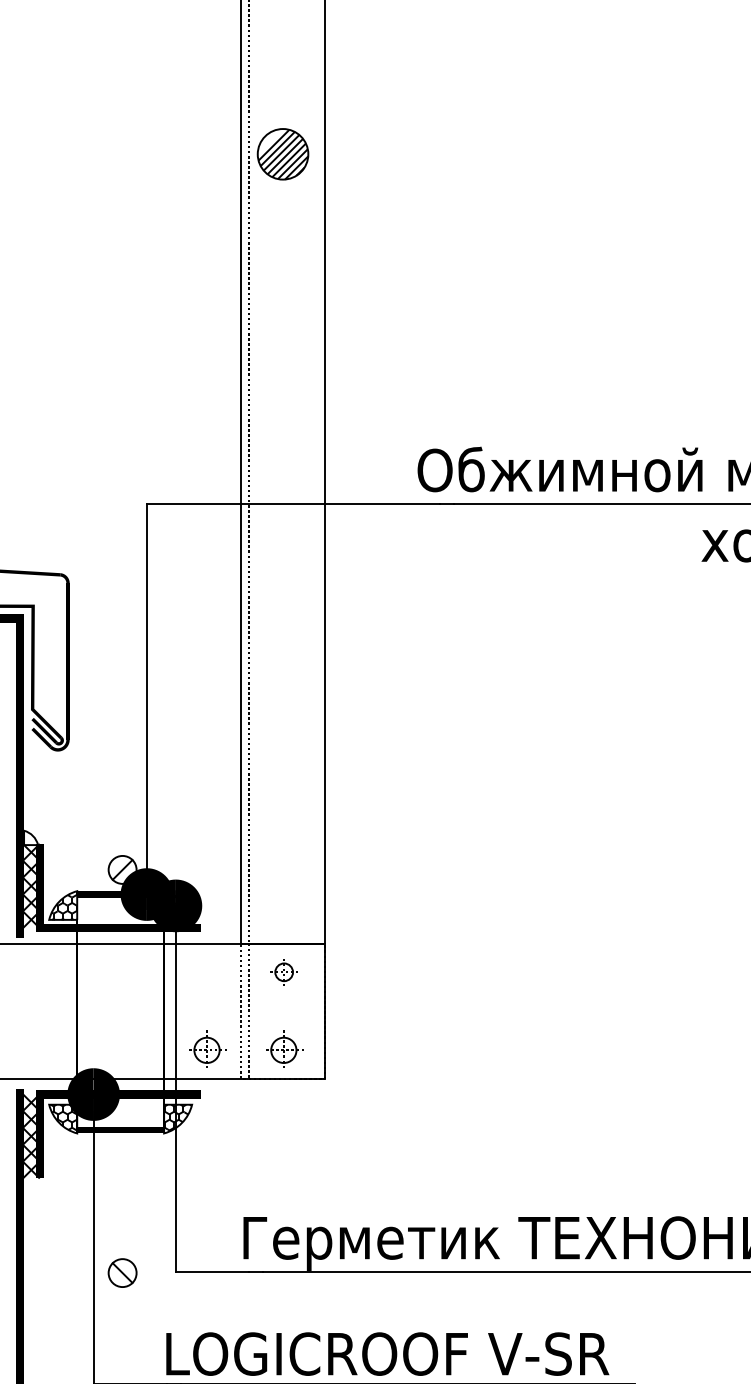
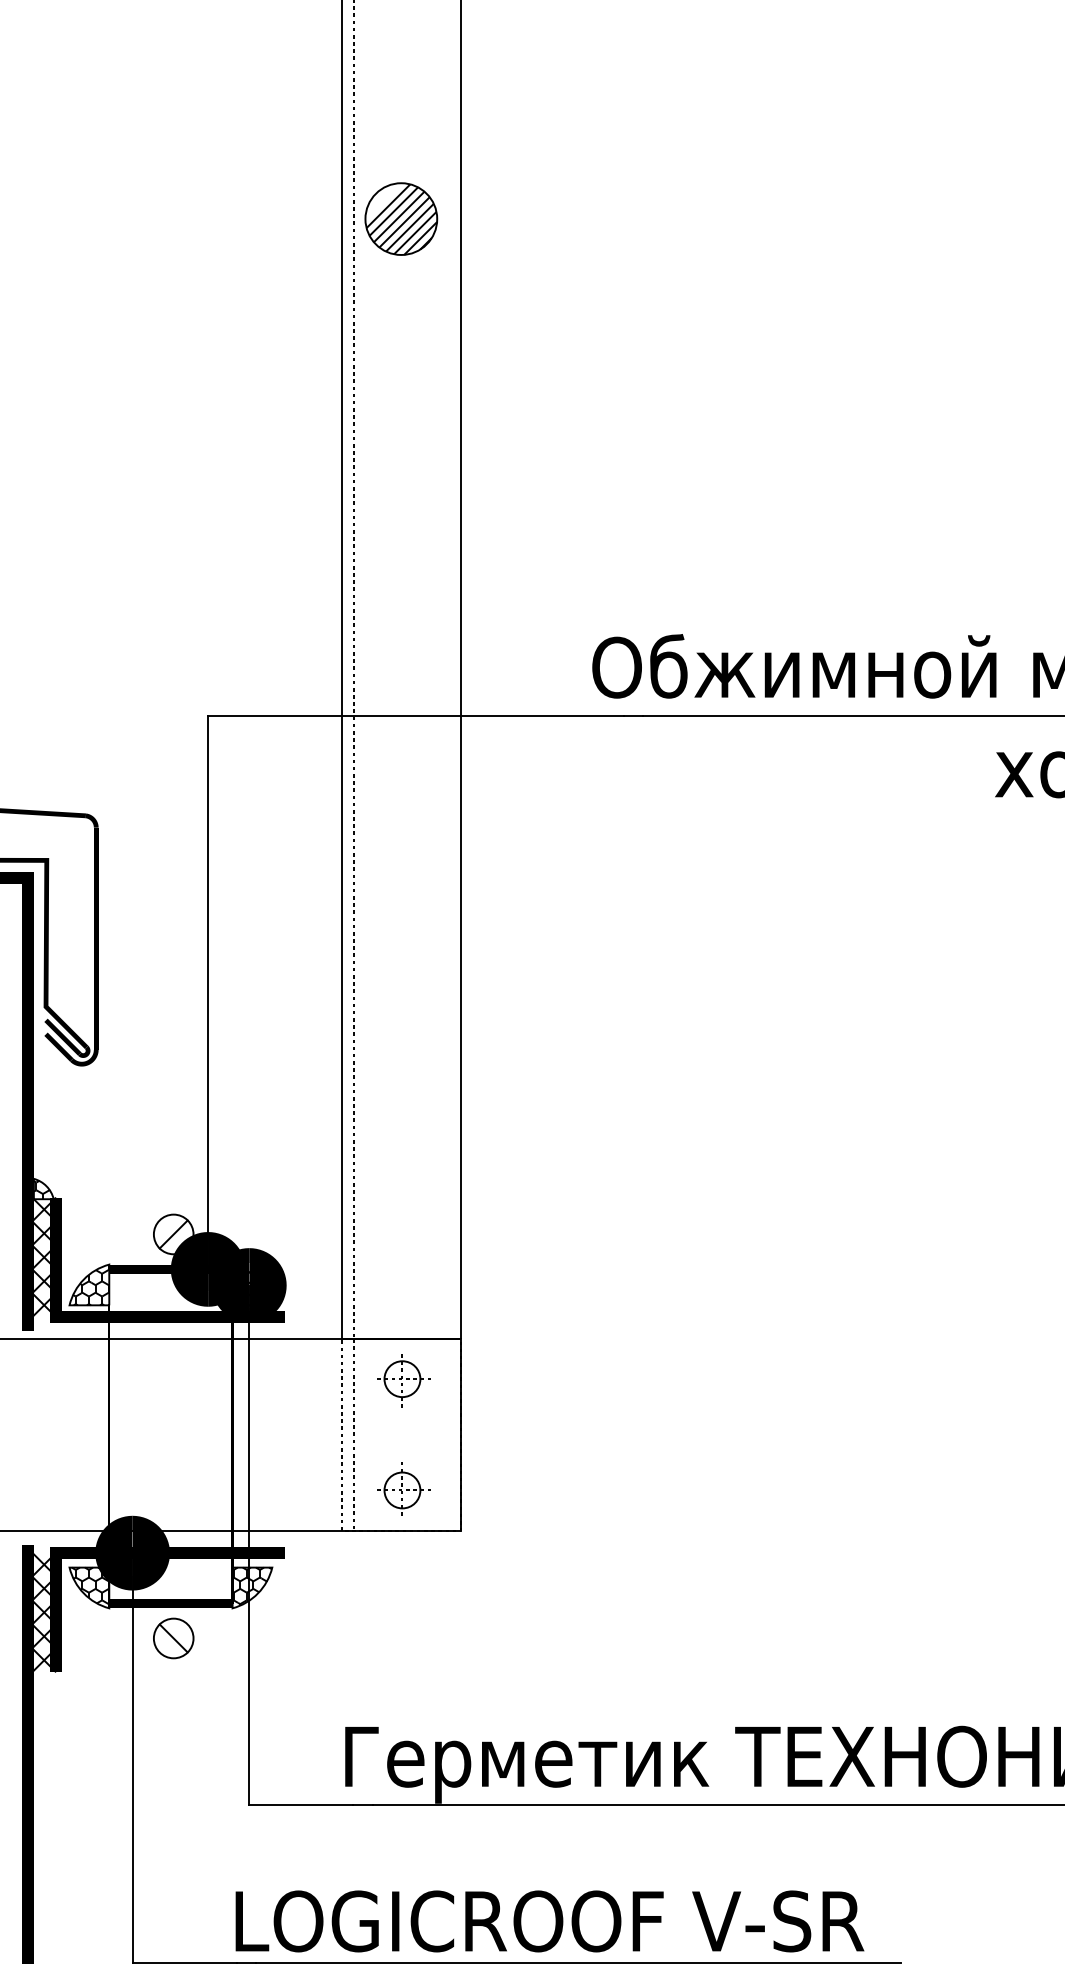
hatch: (29, 838) -> (41, 1189), added
part: (284, 972) -> (403, 1380), size x1.43
part: (207, 1048) -> (294, 1488), removed
part: (122, 1273) -> (173, 1638), moved

